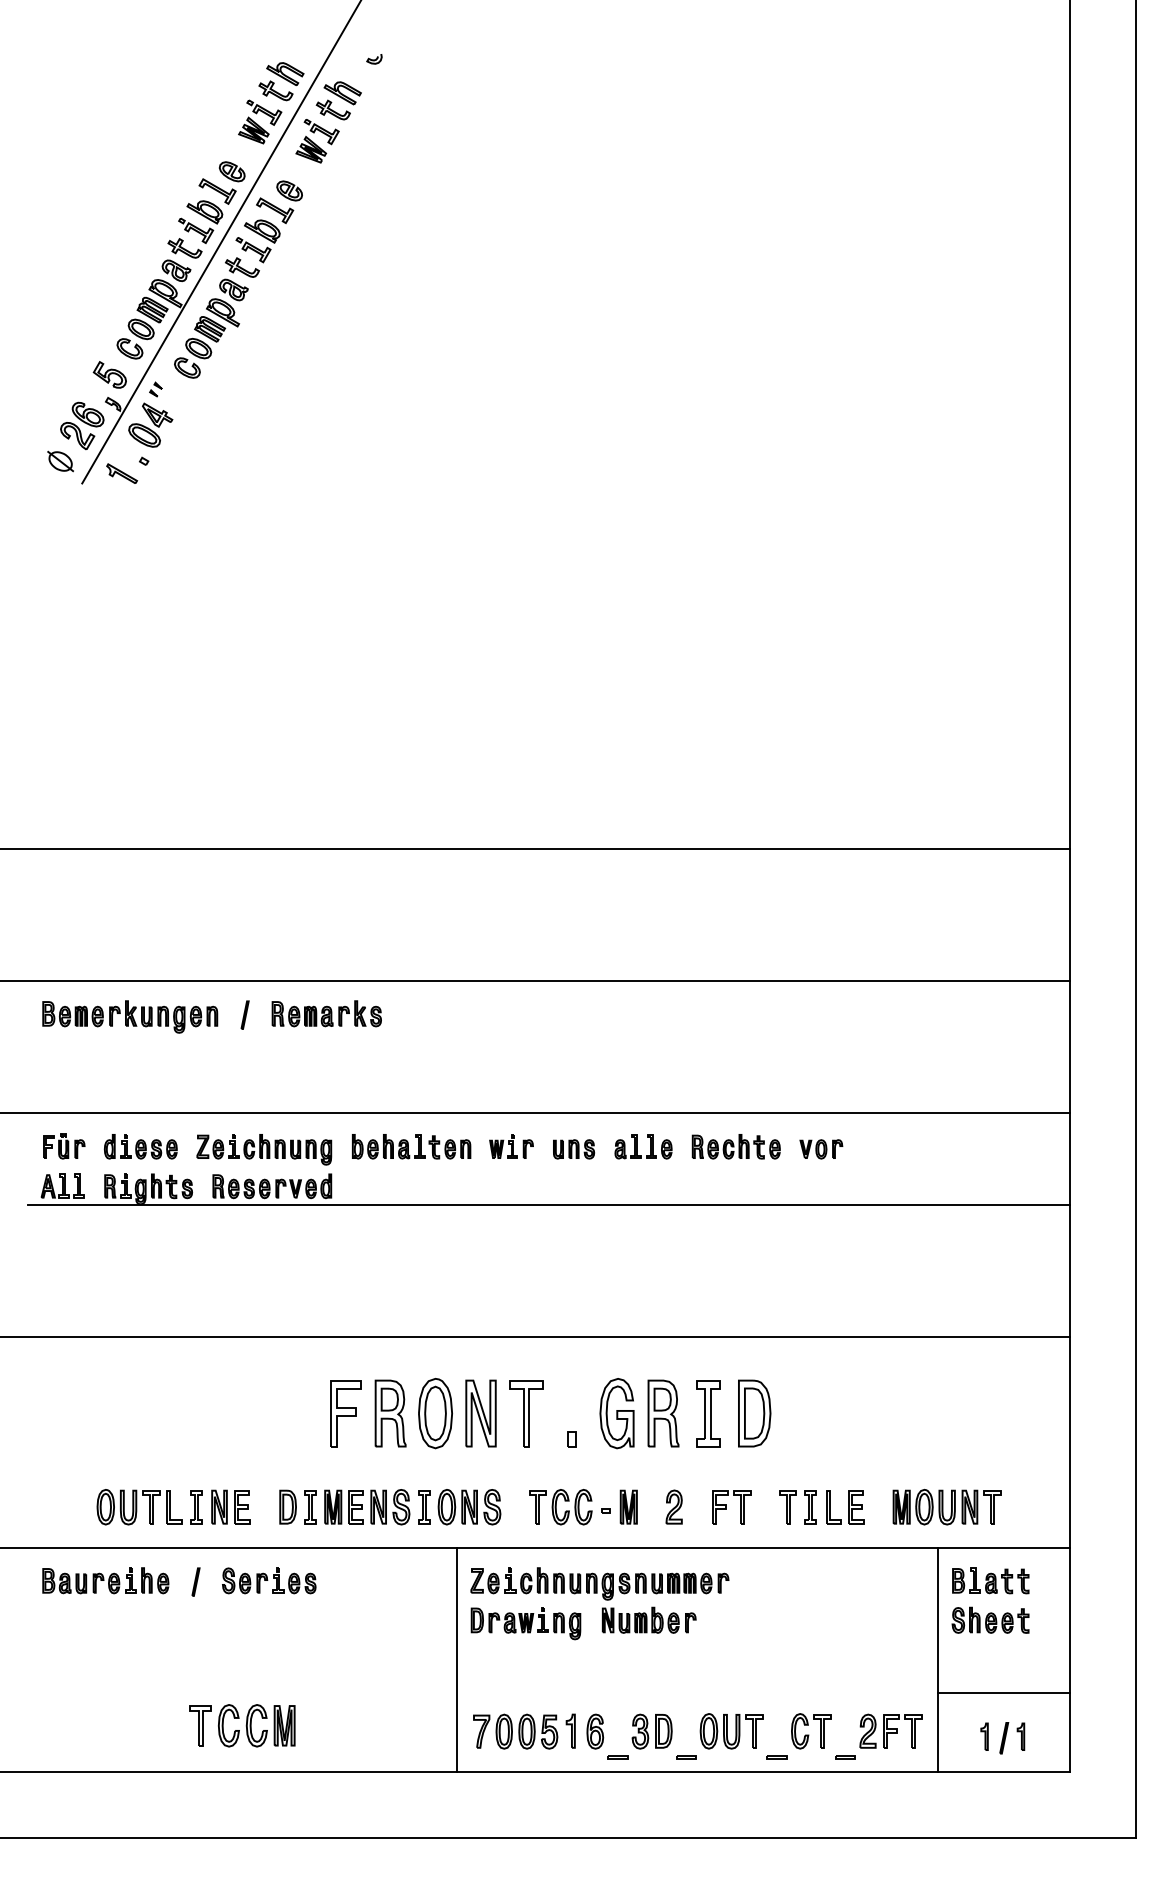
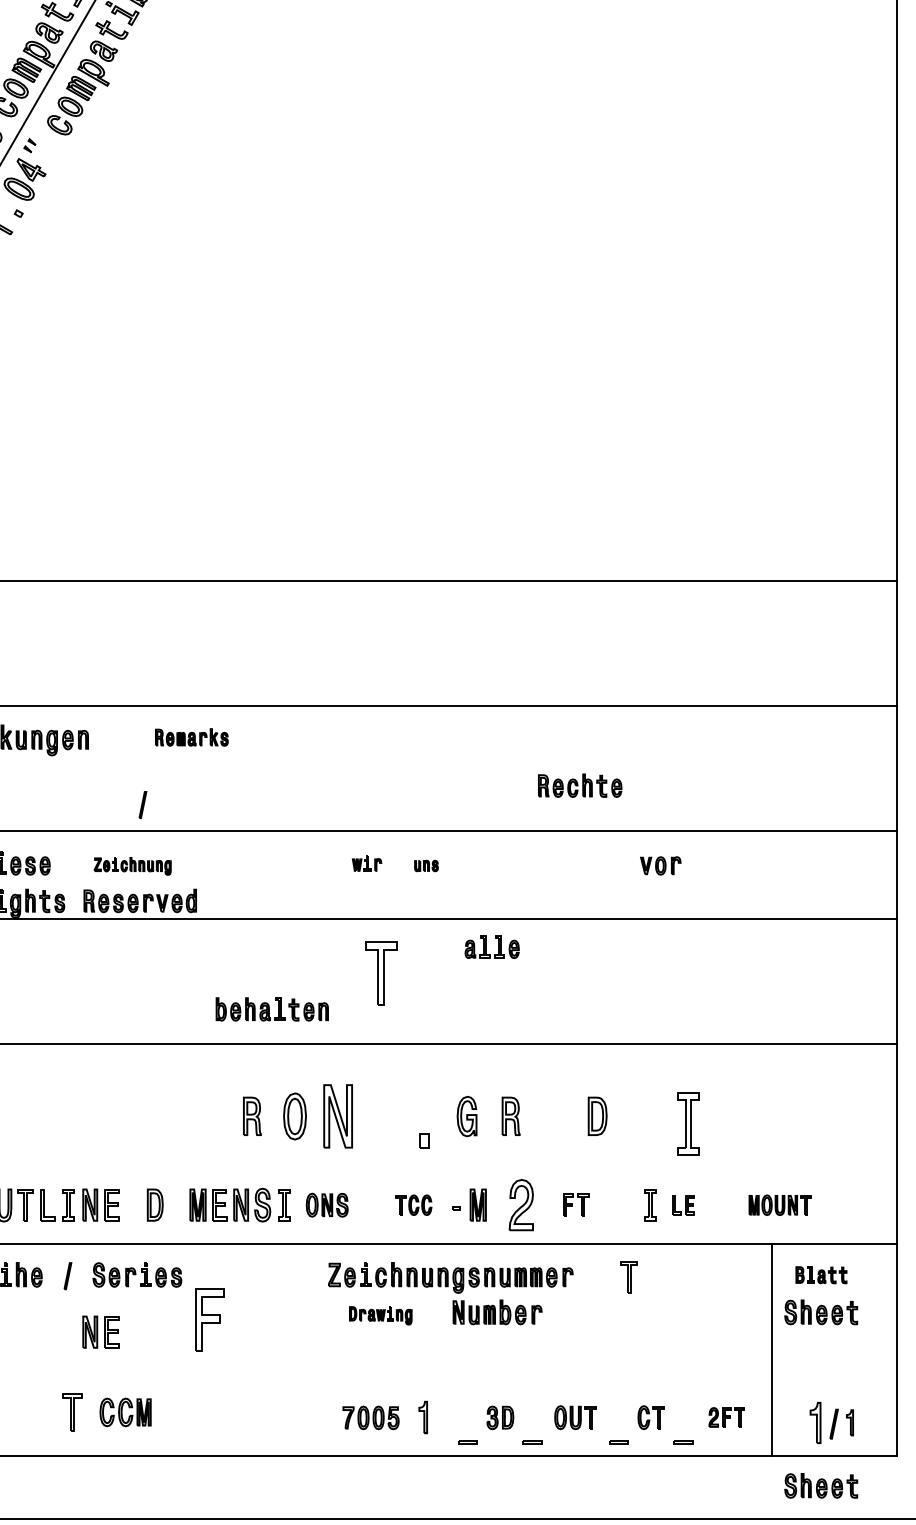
part: (326, 1013) -> (191, 737), size x0.7
line: (244, 1014) -> (142, 804), moved
part: (411, 1146) -> (272, 1009), moved
part: (511, 1146) -> (367, 863), size x0.7
part: (643, 1146) -> (492, 946), moved
part: (735, 1146) -> (579, 785), moved
part: (264, 1149) -> (132, 866), size x0.6
part: (574, 1149) -> (426, 866), size x0.6
part: (345, 1413) -> (209, 1320), moved
part: (390, 1413) -> (252, 1116), size x0.6
part: (435, 1413) -> (294, 1116), size x0.7
part: (526, 1413) -> (381, 973), moved
part: (616, 1413) -> (466, 1116), size x0.6
part: (663, 1413) -> (511, 1116), size x0.6
part: (708, 1413) -> (688, 1123), moved
part: (754, 1413) -> (597, 1116), size x0.6
part: (673, 1506) -> (520, 1204), size x1.6
part: (310, 1507) -> (176, 1205), removed
part: (469, 1507) -> (327, 1205), size x0.7
part: (560, 1507) -> (413, 1205), size x0.6
part: (731, 1507) -> (575, 1205), size x0.7
part: (787, 1507) -> (628, 1277), moved
part: (845, 1507) -> (683, 1205), size x0.6
part: (946, 1507) -> (779, 1205), size x0.6
part: (990, 1580) -> (821, 1274), size x0.7
part: (525, 1623) -> (380, 1315), size x0.6
part: (230, 1640) -> (100, 1331), added
line: (456, 1660) -> (314, 1350), removed
line: (1004, 1693) -> (834, 1381), removed
part: (256, 1725) -> (125, 1412), size x0.7
part: (890, 1730) -> (726, 1416), size x0.6
part: (515, 1731) -> (370, 1417), size x0.7
part: (595, 1731) -> (446, 1417), removed
part: (651, 1731) -> (499, 1417), size x0.7
part: (731, 1731) -> (575, 1417), size x0.7
part: (811, 1731) -> (651, 1417), size x0.7
part: (984, 1736) -> (815, 1422), size x1.6
part: (990, 1802) -> (821, 1485), added

